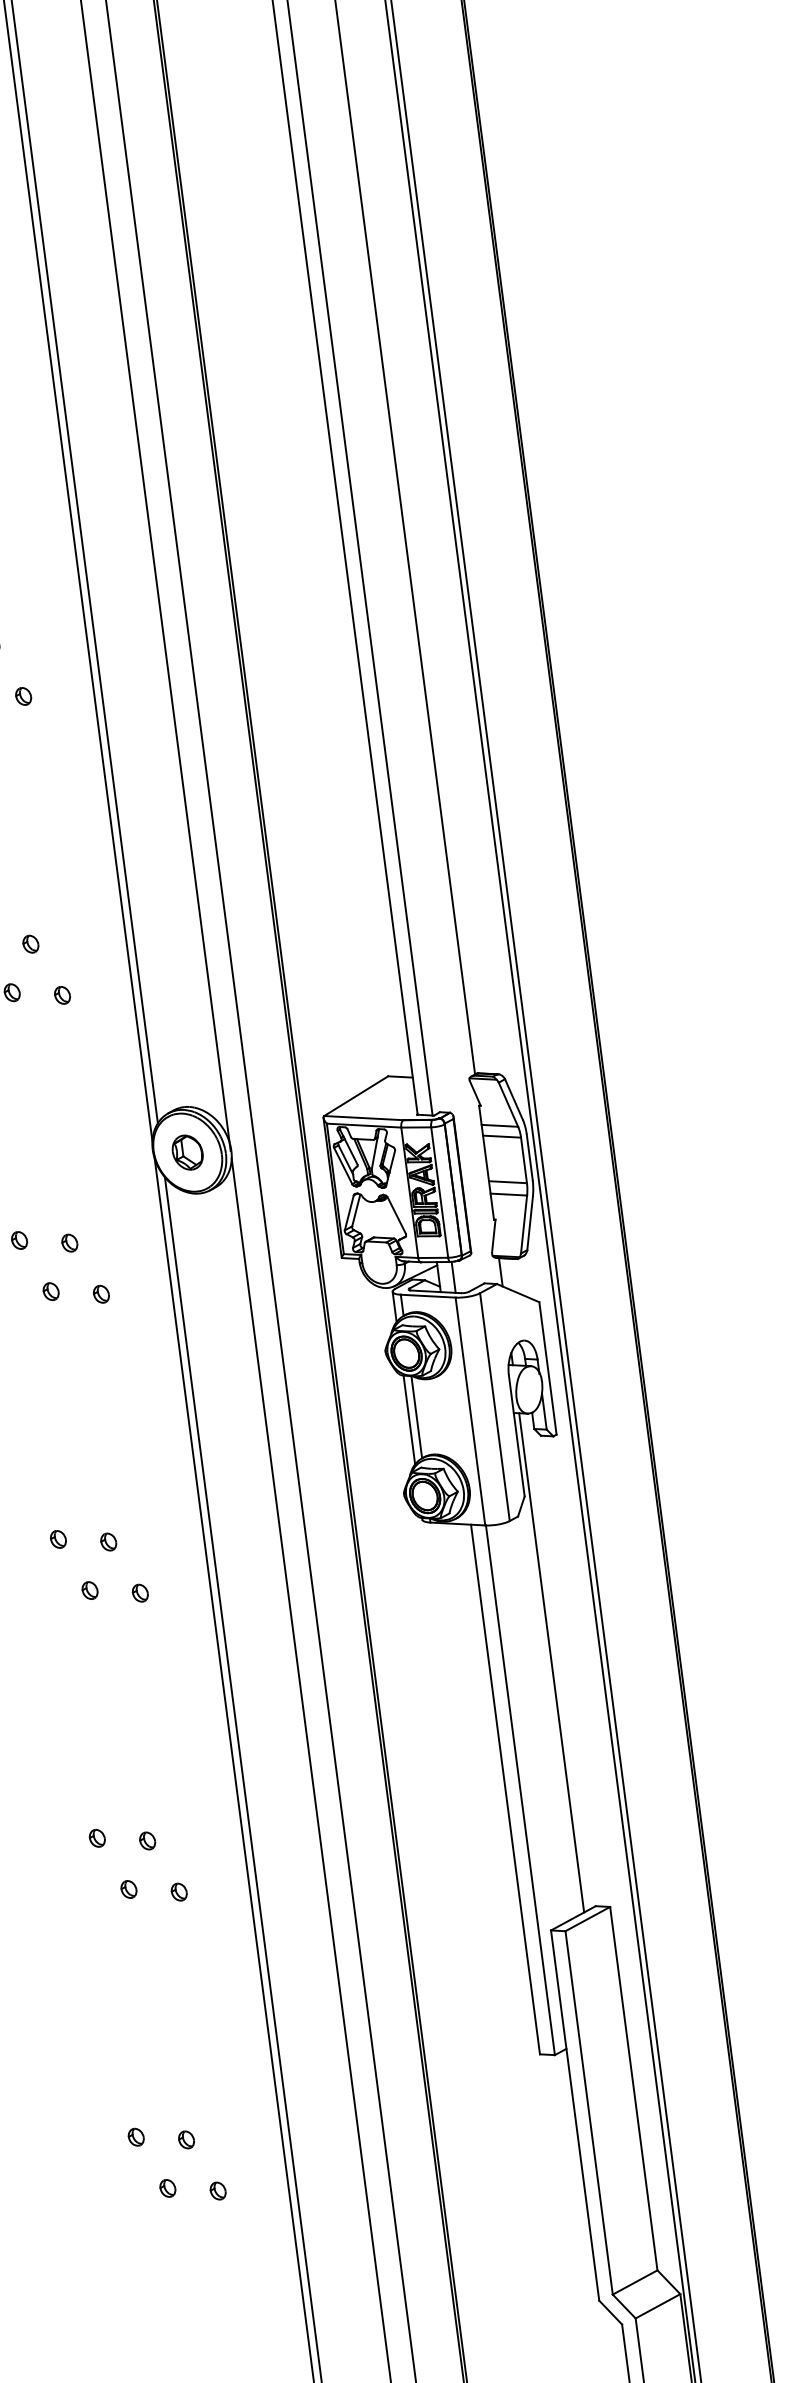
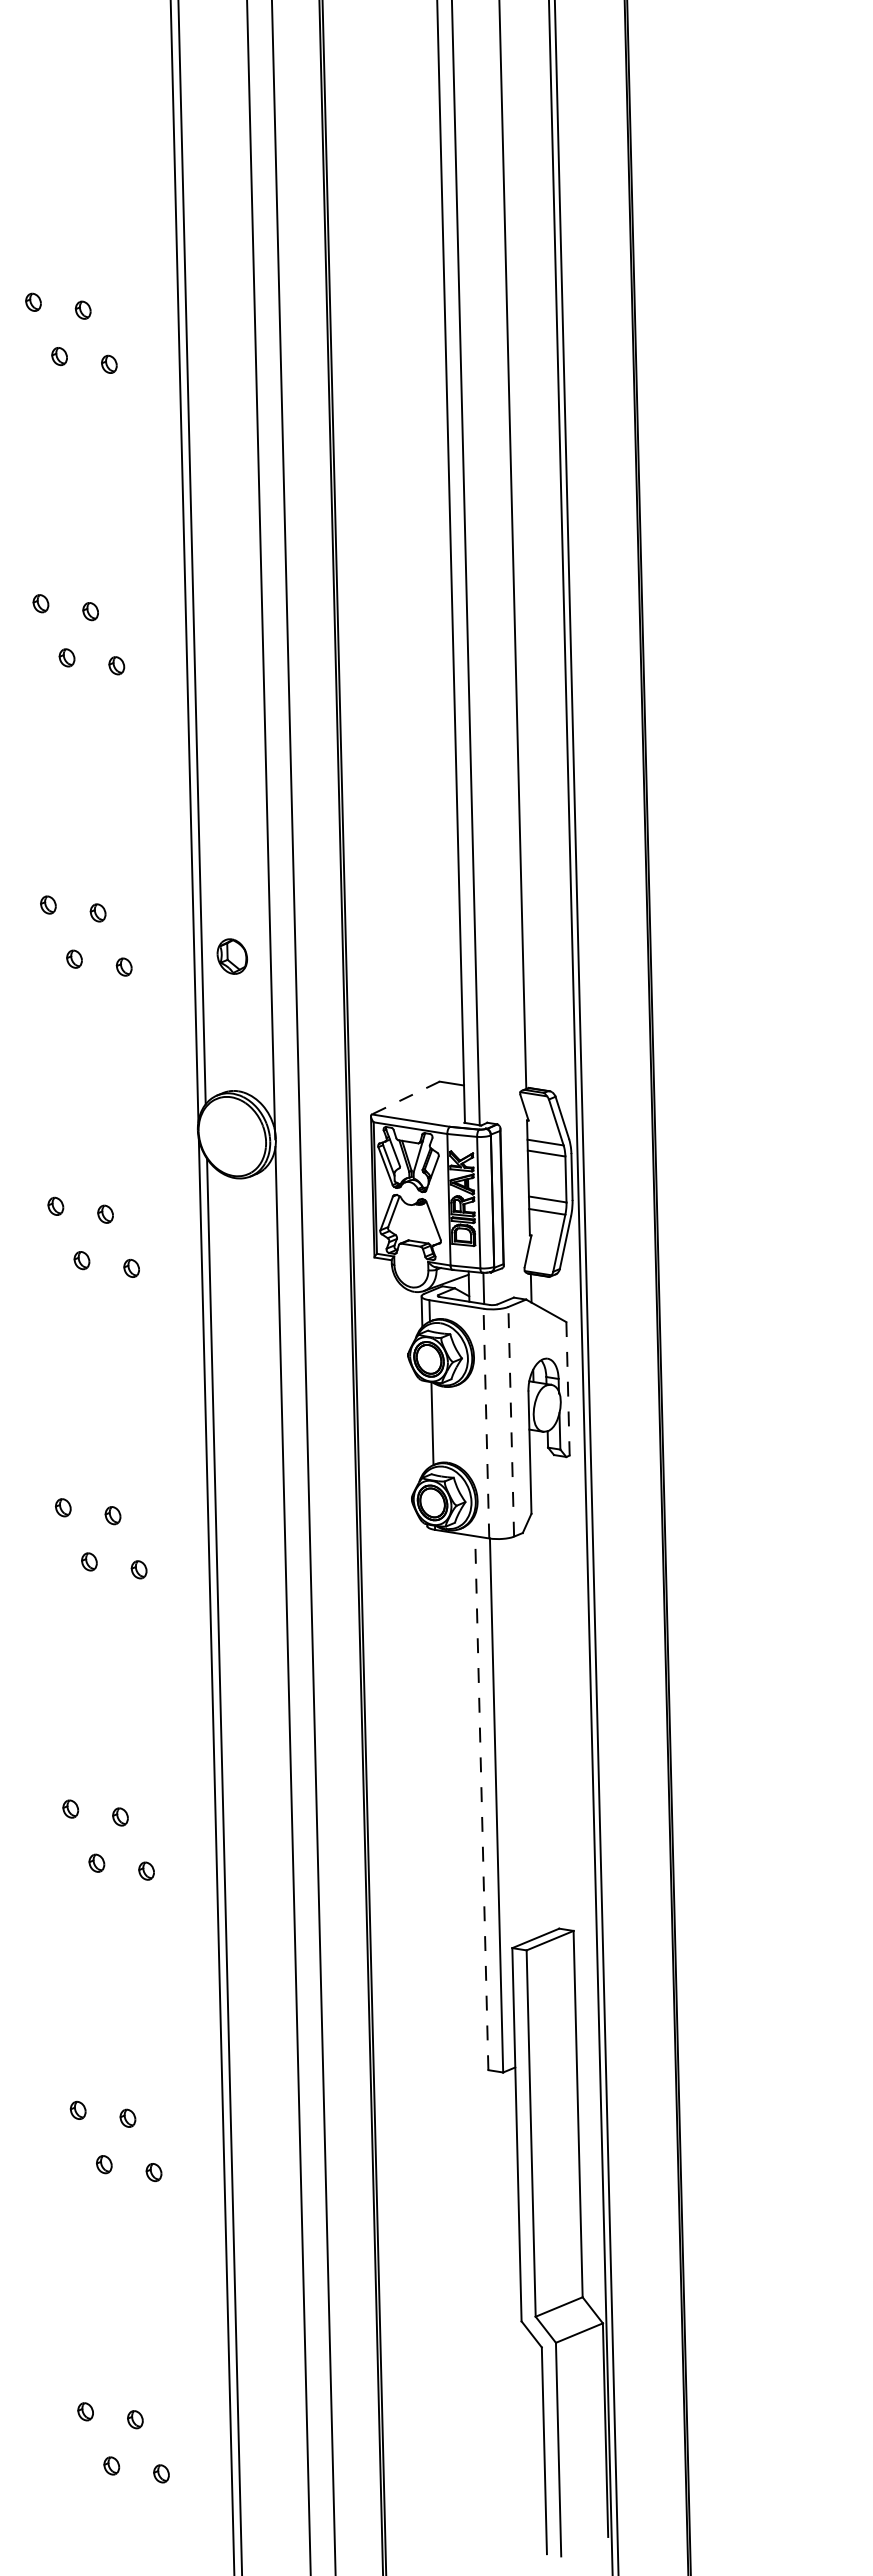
line: (355, 1096) -> (405, 1098), solid -> dashed
part: (186, 1152) -> (231, 956), moved
line: (548, 1368) -> (568, 1388), solid -> dashed
line: (495, 1406) -> (511, 1421), solid -> dashed
line: (470, 1411) -> (486, 1423), solid -> dashed
line: (409, 1419) -> (424, 1425), removed
line: (551, 1662) -> (540, 1681), removed
line: (505, 1788) -> (481, 1802), solid -> dashed

